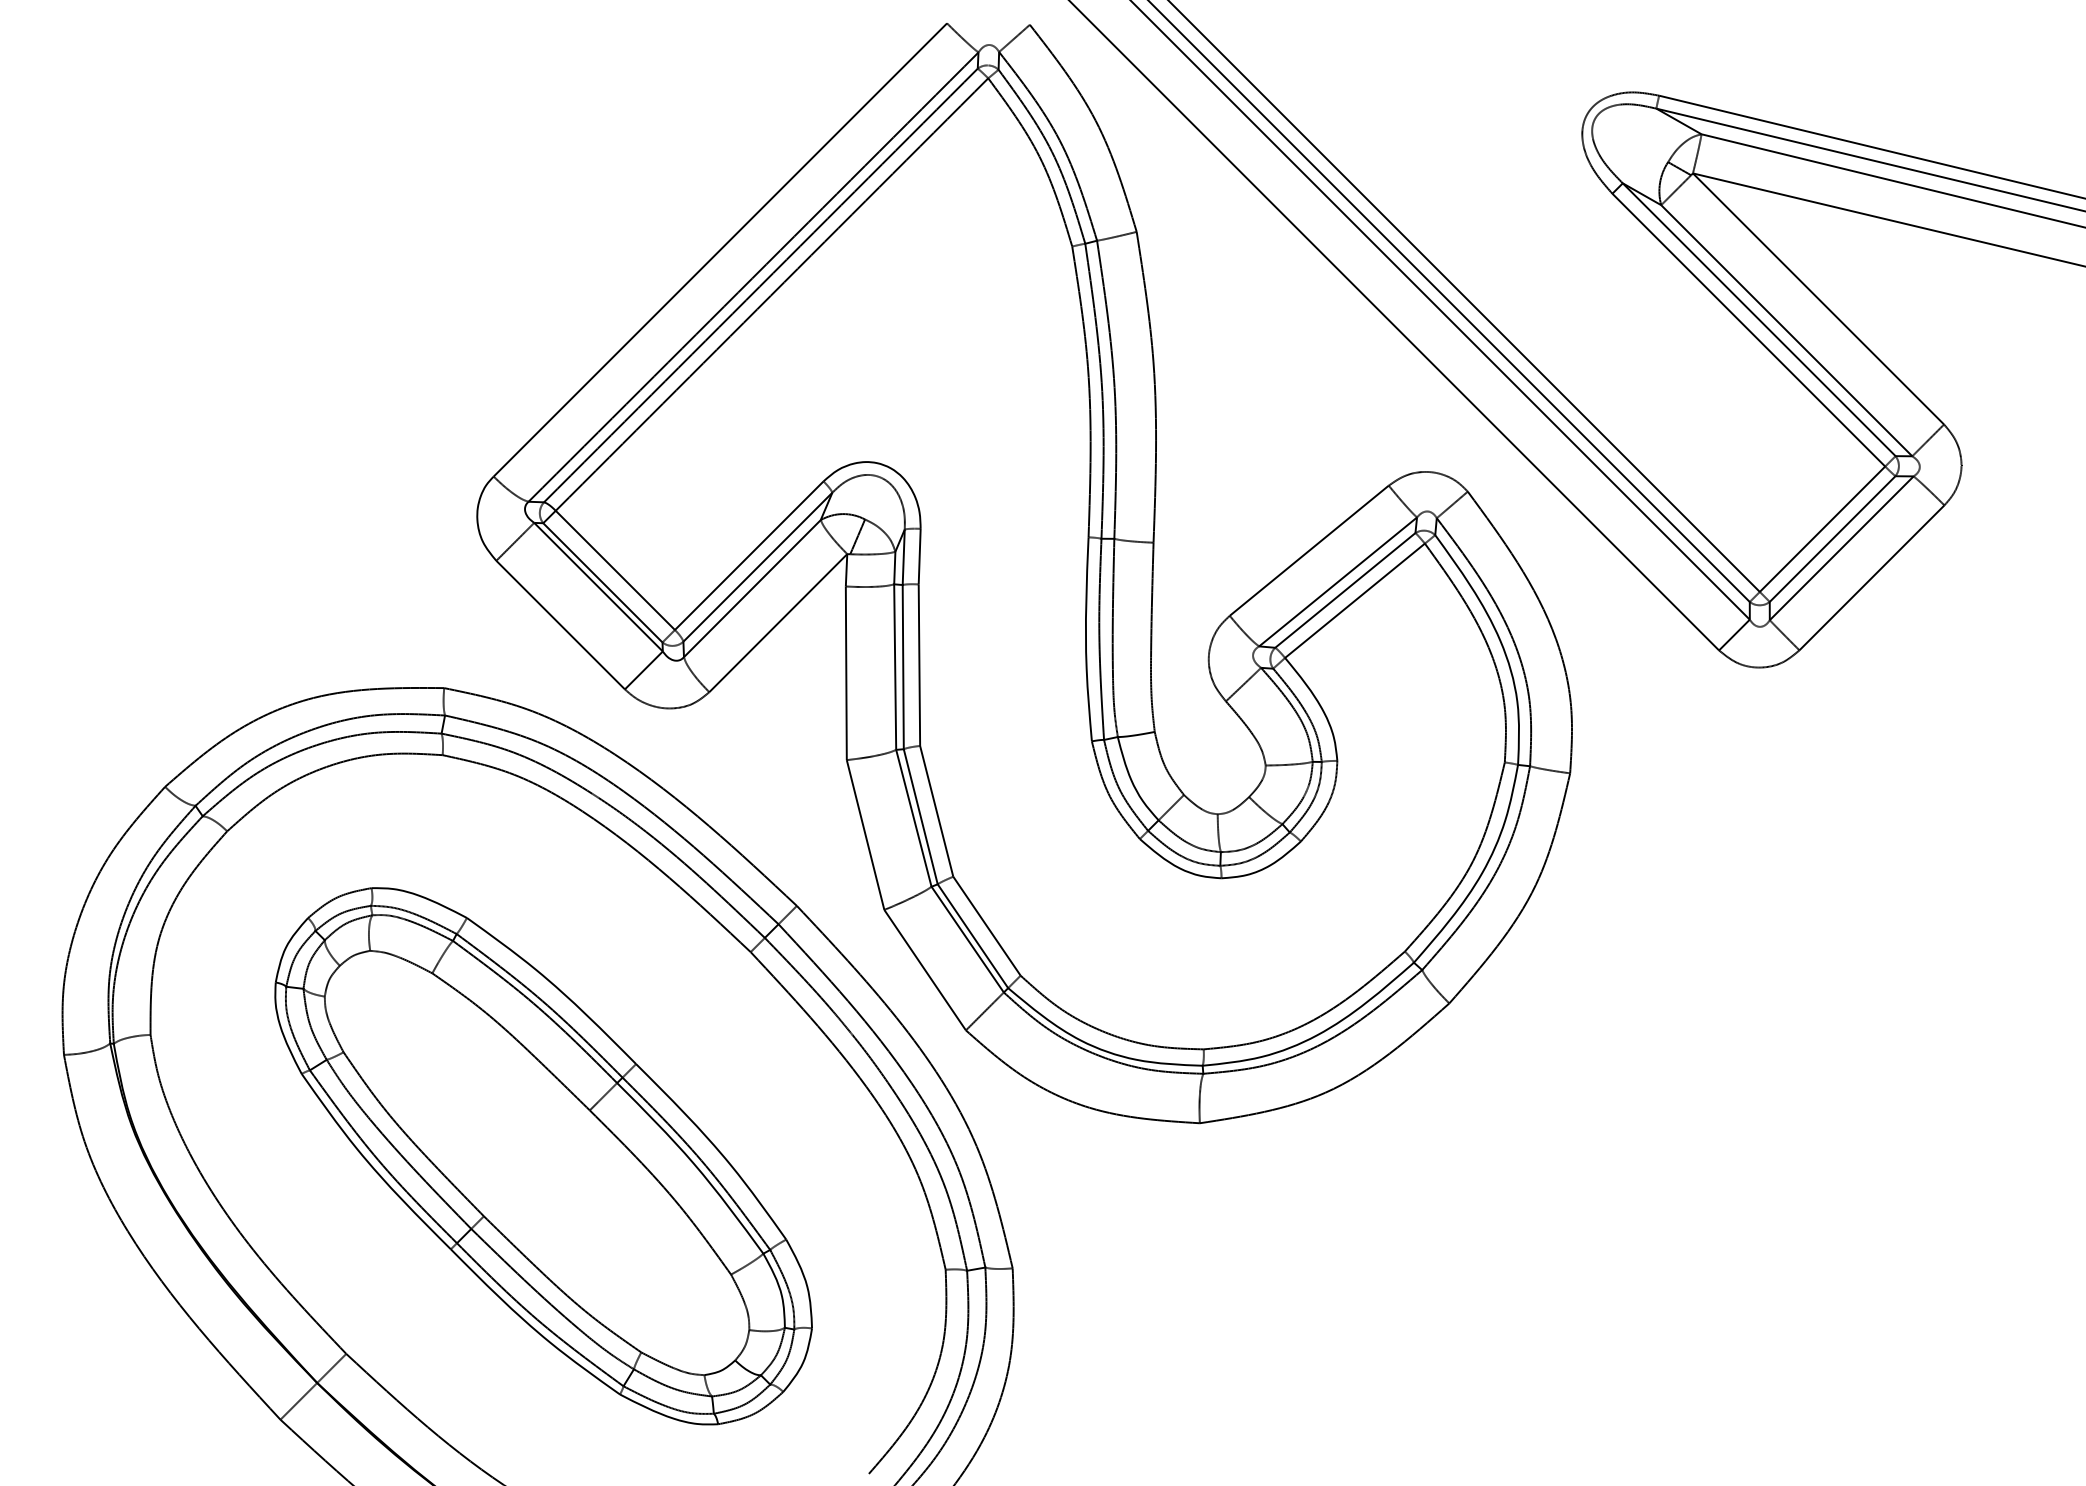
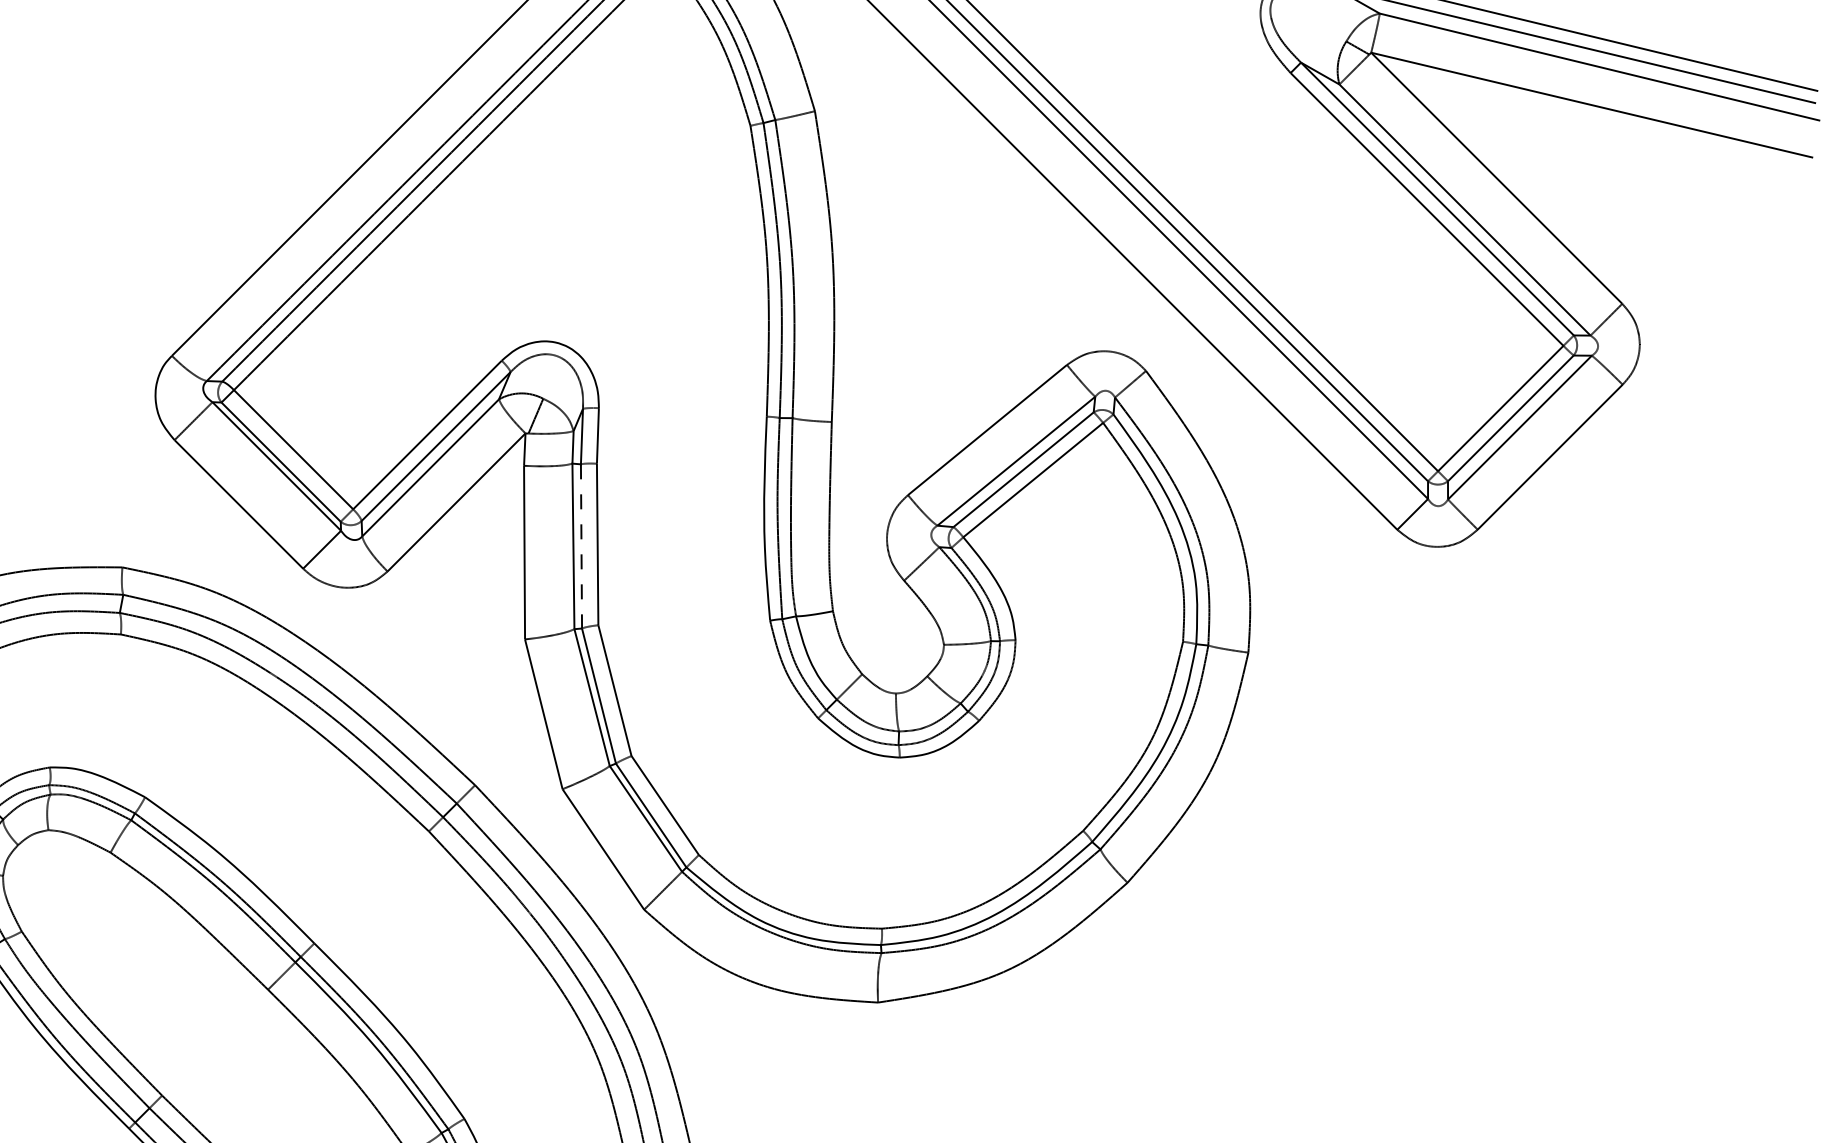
line: (903, 667) -> (581, 546), solid -> dashed

